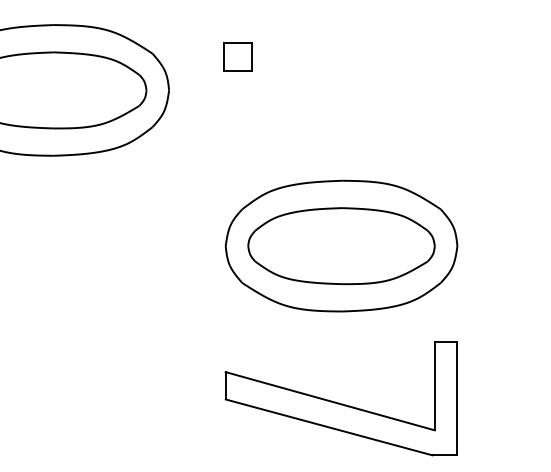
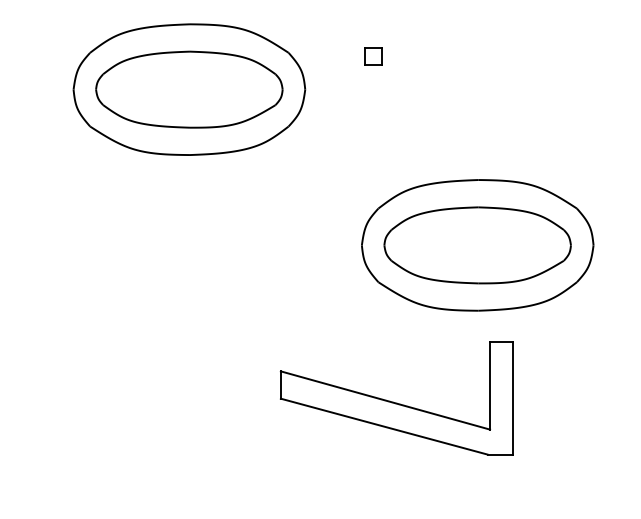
part: (237, 57) -> (373, 56), size x0.6
part: (341, 399) -> (396, 398), moved

